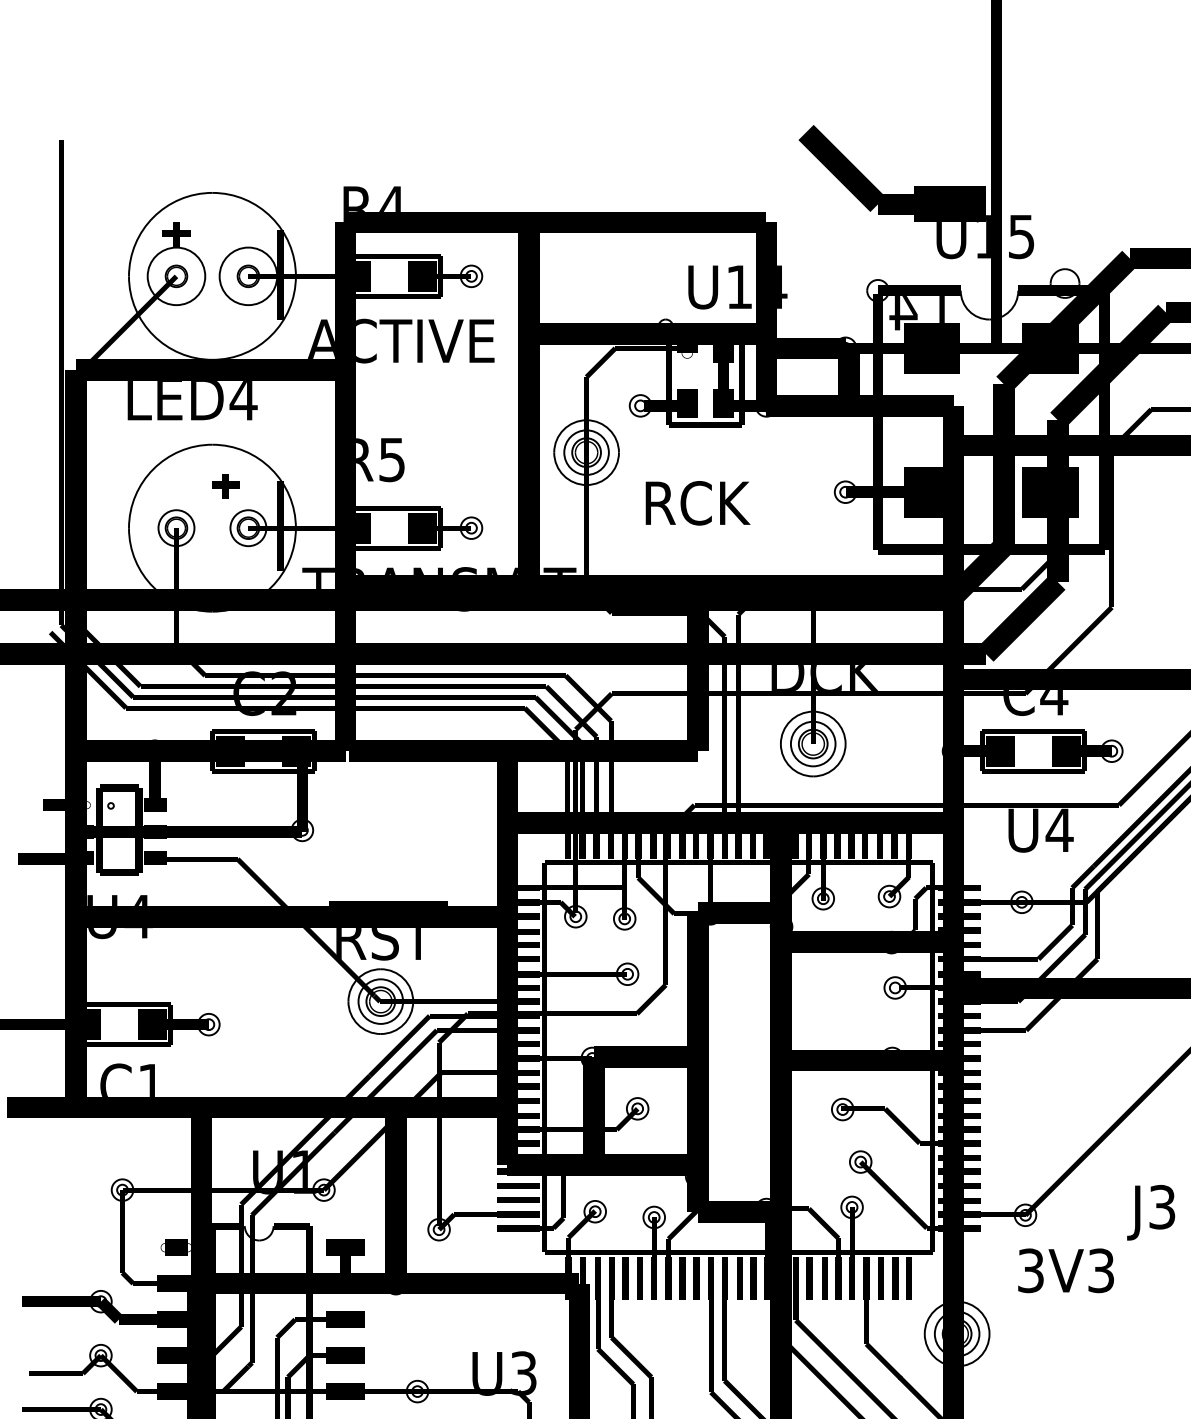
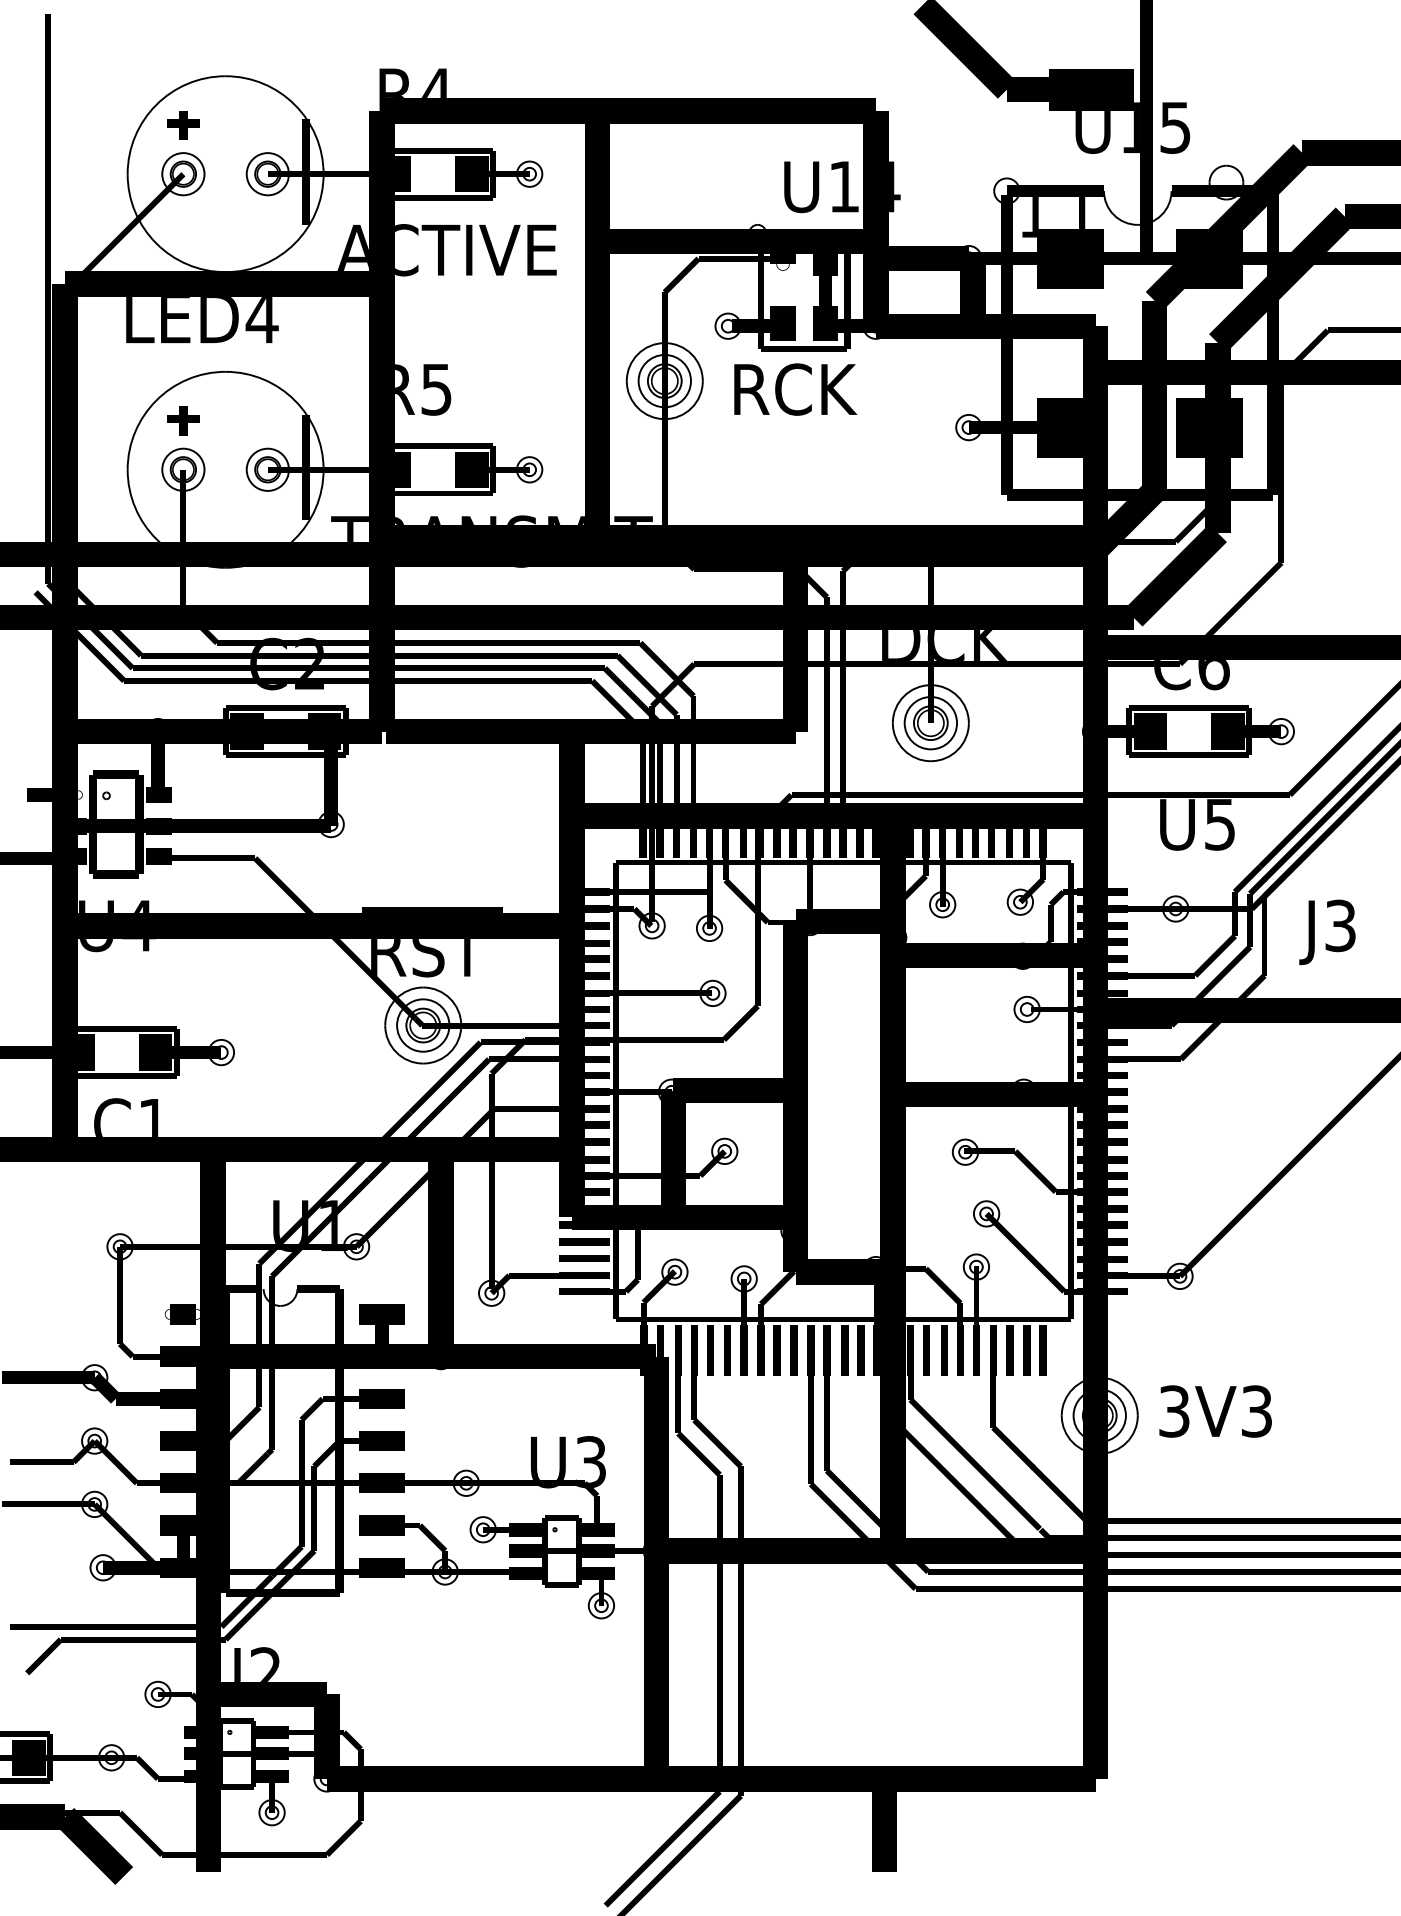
circle: (176, 276) -> (183, 174), size x0.62
circle: (248, 276) -> (267, 174), size x0.62
text: (903, 313) -> (1036, 217), L4 -> L1
part: (225, 486) -> (183, 420), moved
text: (697, 503) -> (795, 389), moved
text: (1054, 703) -> (1213, 675), C4 -> C6
text: (1059, 830) -> (1219, 824), U4 -> U5
text: (1151, 1212) -> (1327, 932), moved
text: (1065, 1270) -> (1215, 1411), moved

